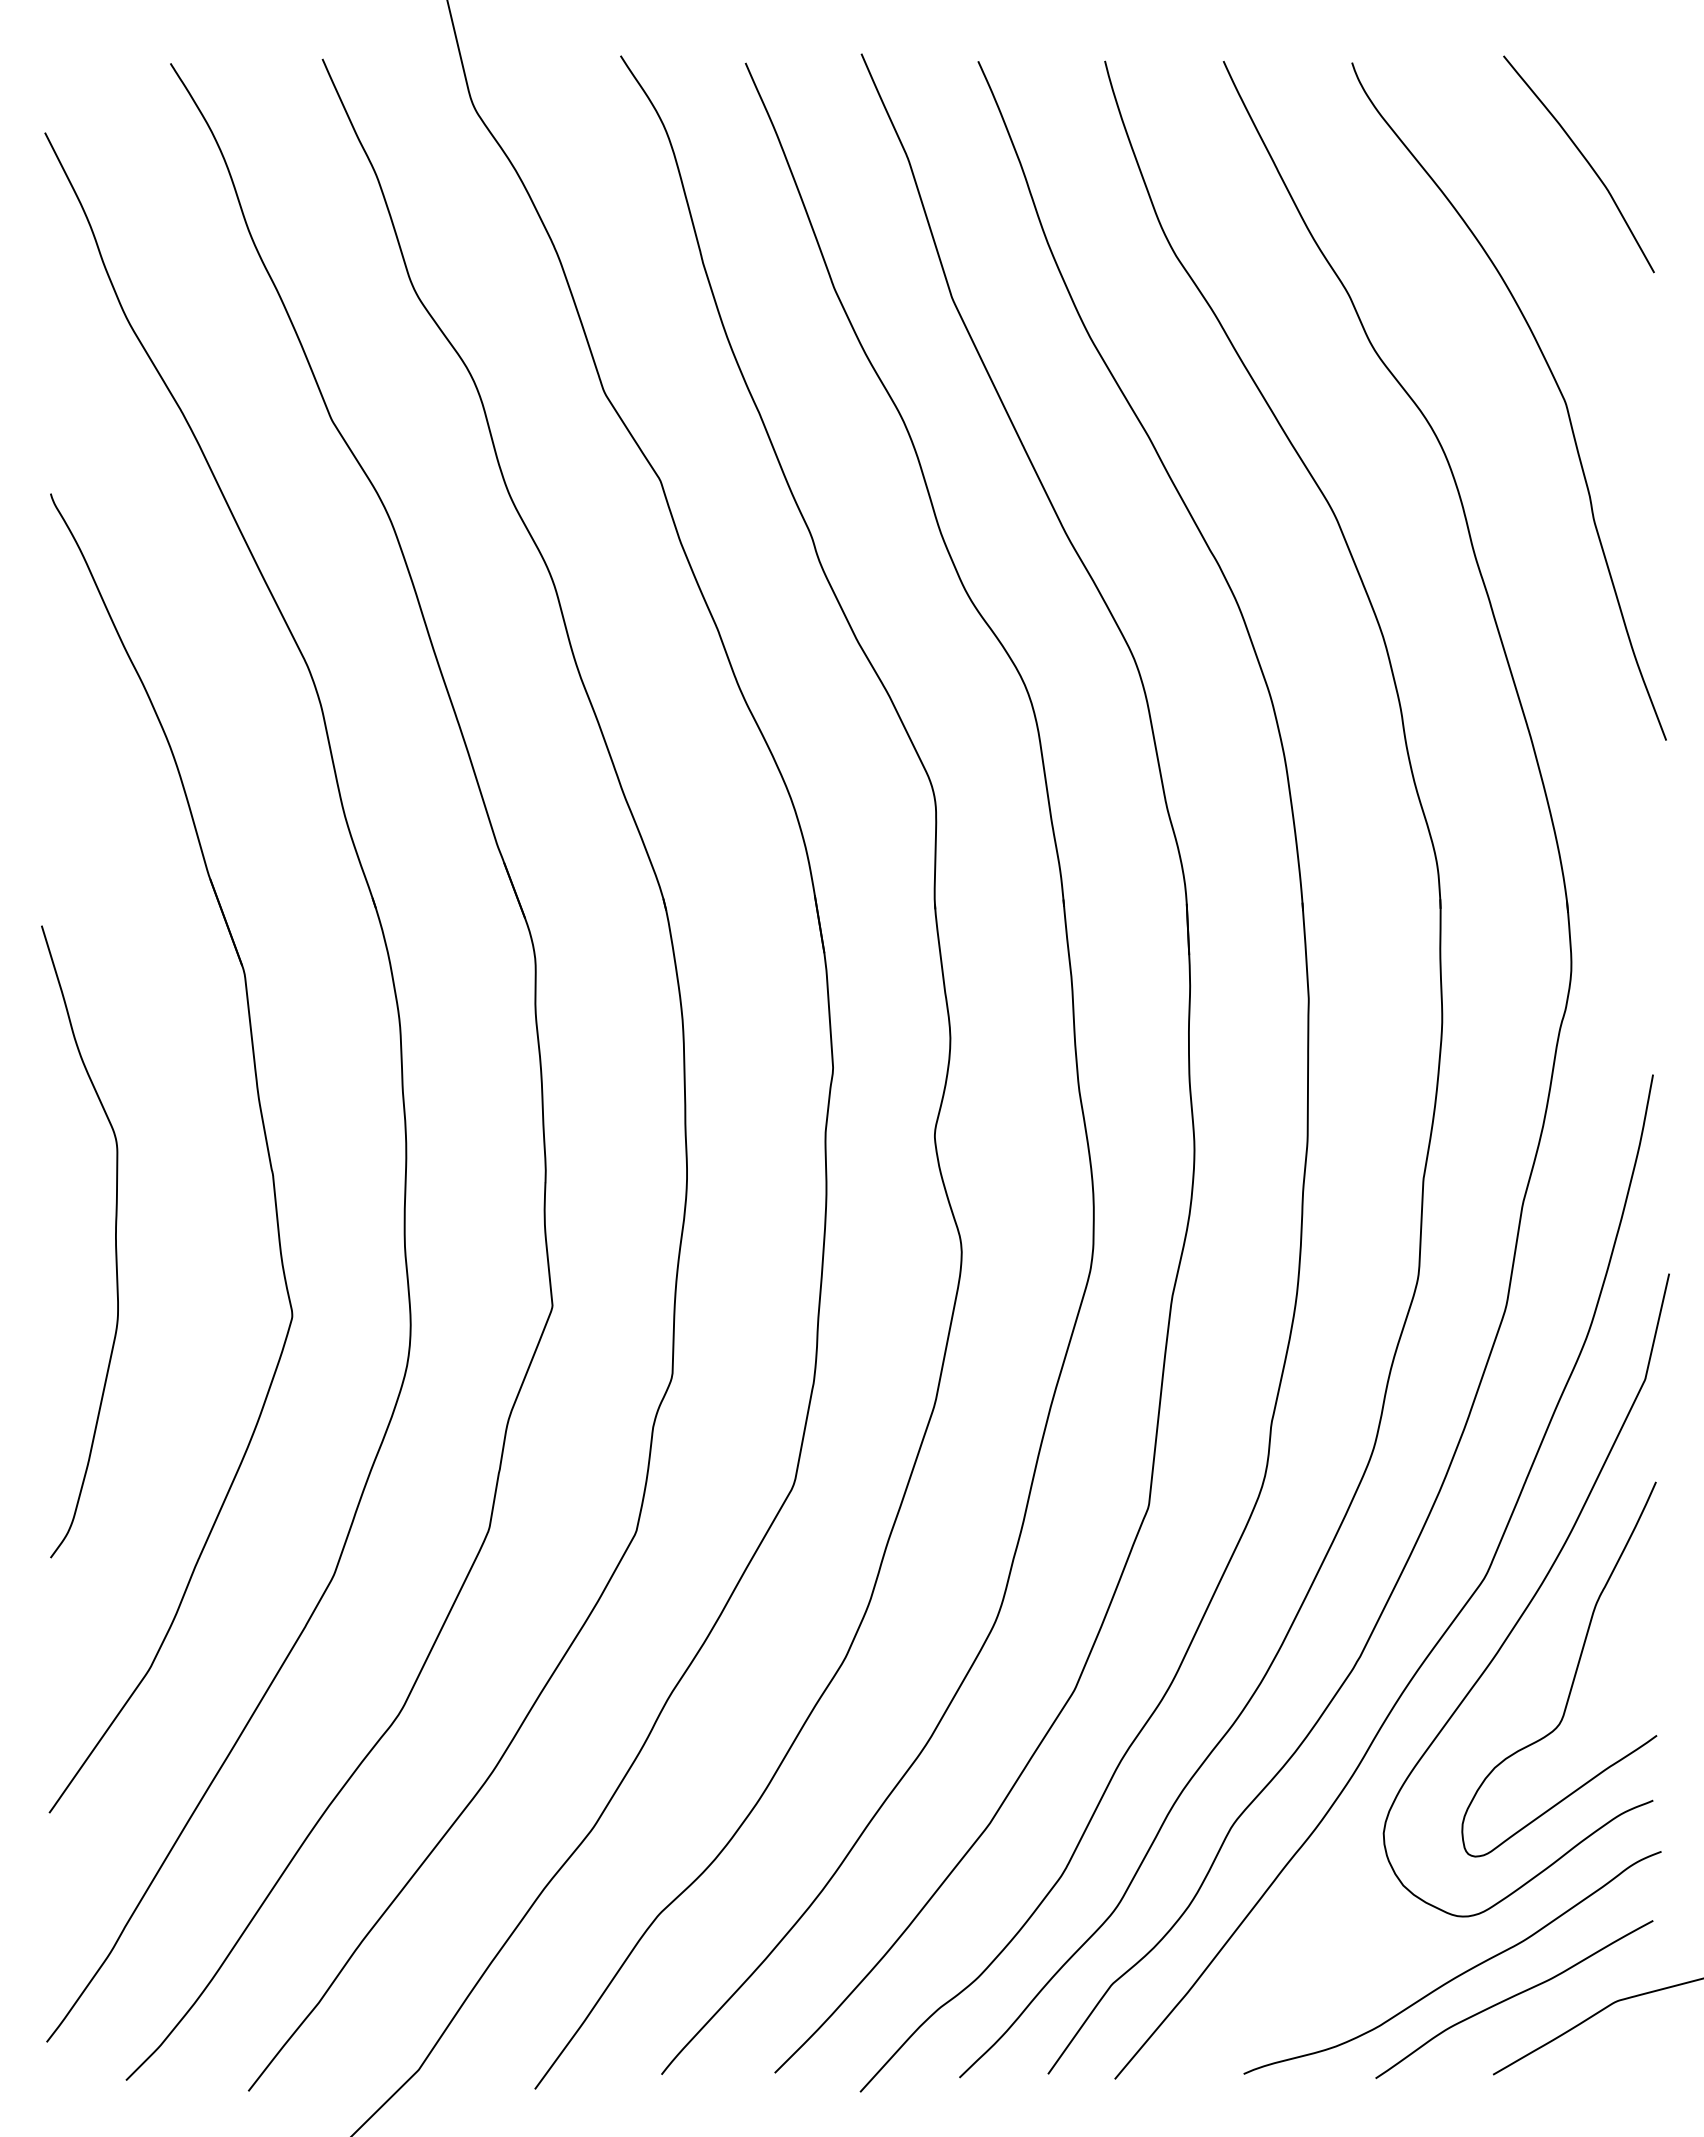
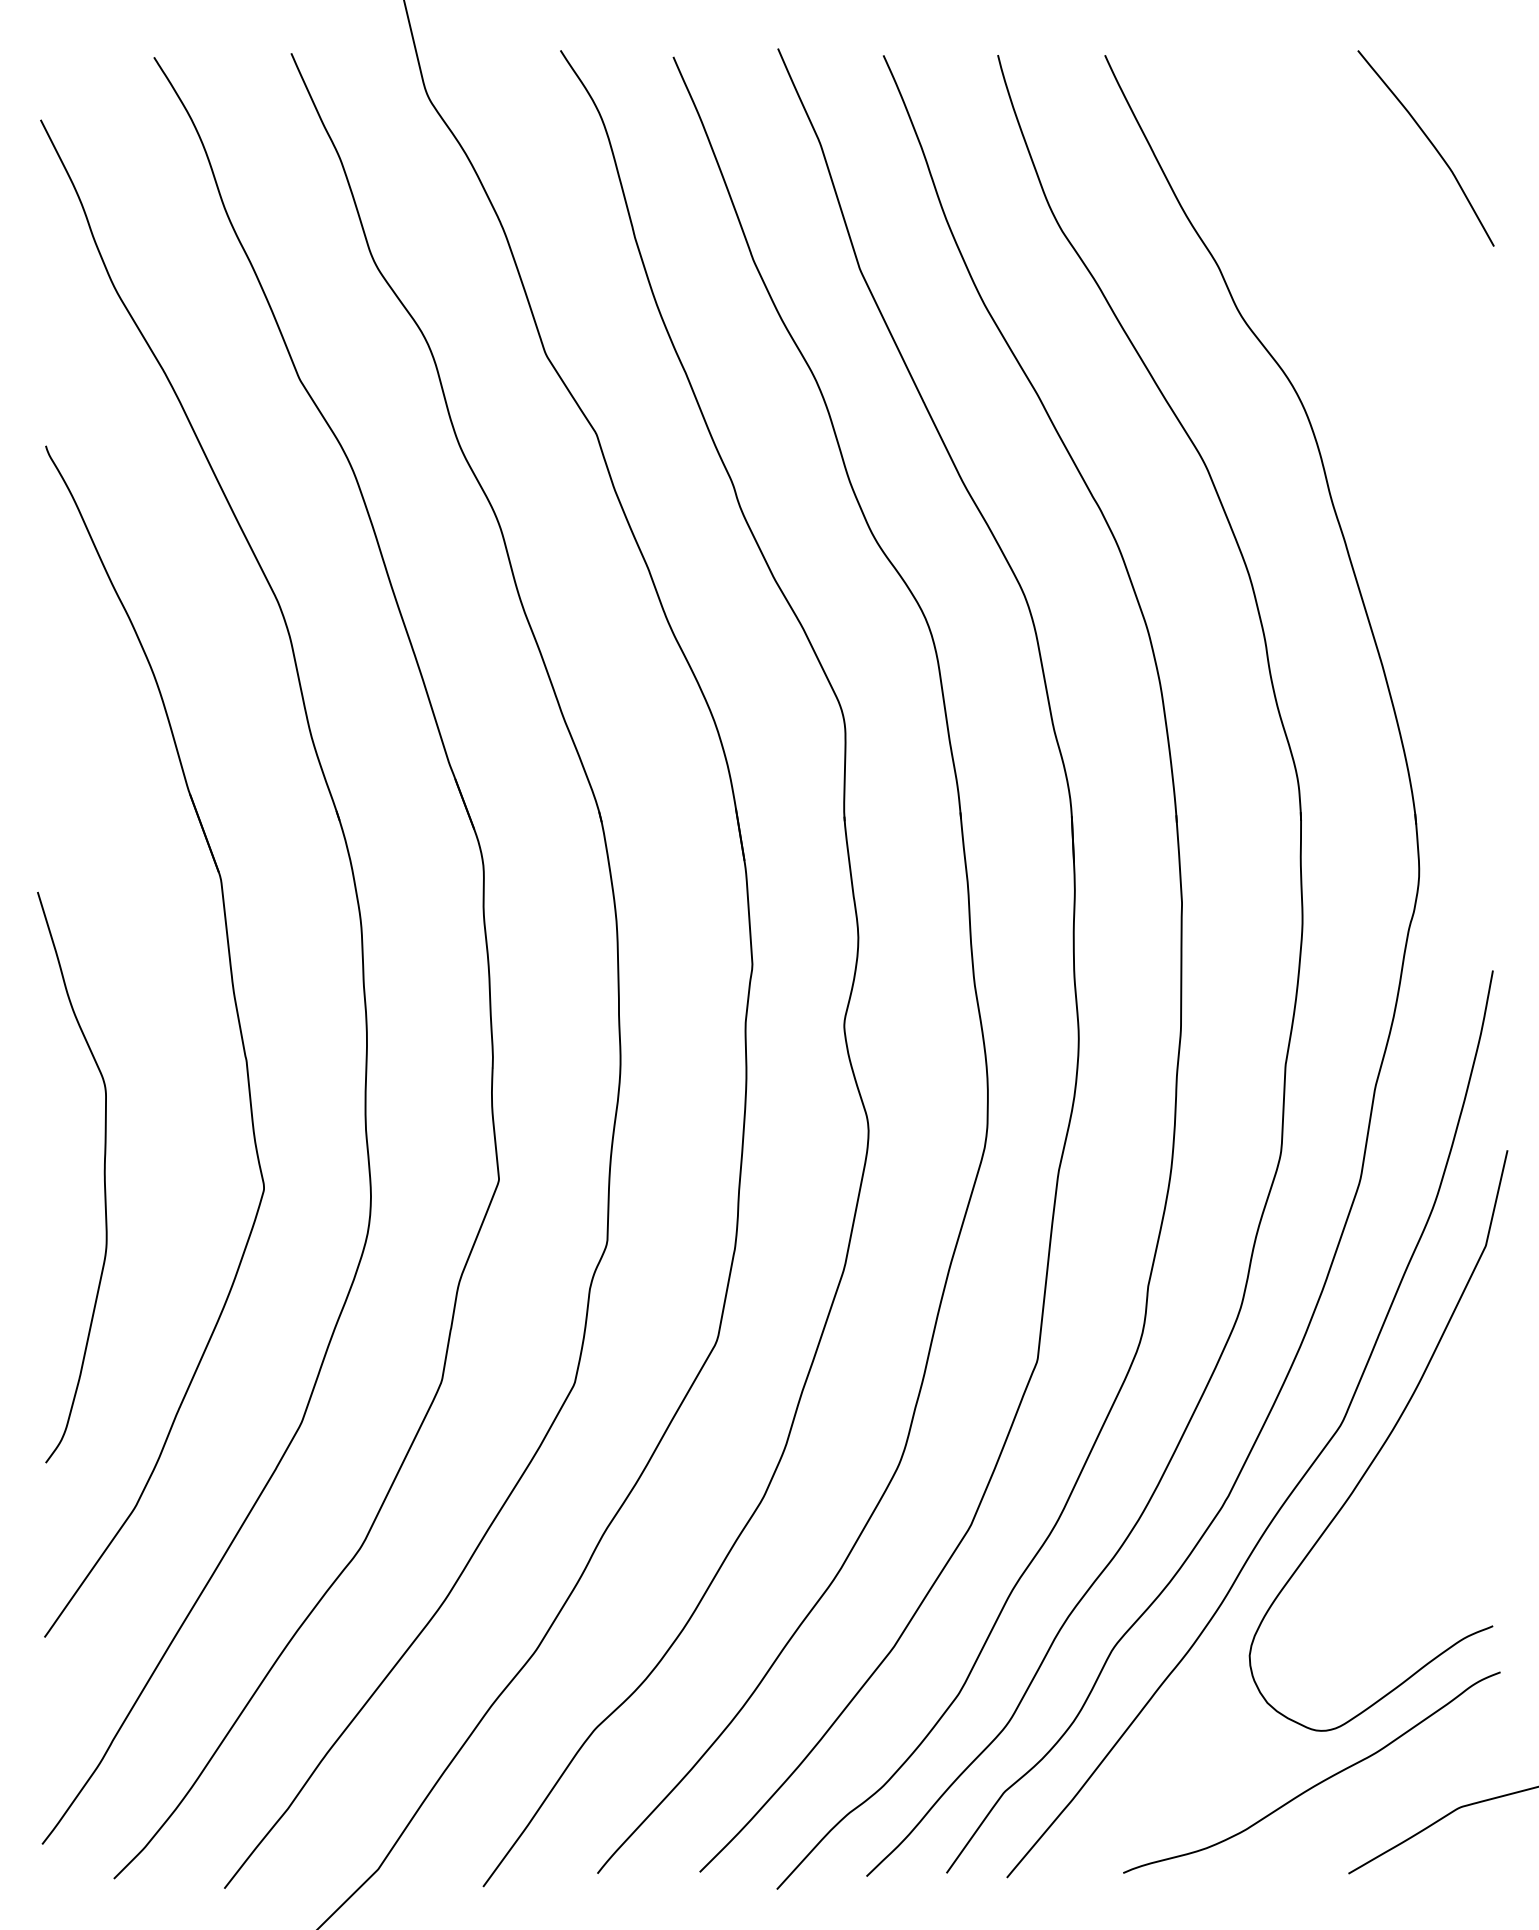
curve: (1552, 378) -> (1402, 341), removed
curve: (114, 1239) -> (103, 1175), moved
curve: (1573, 1674) -> (1421, 1512), removed
curve: (1513, 1998) -> (1366, 1804), removed

